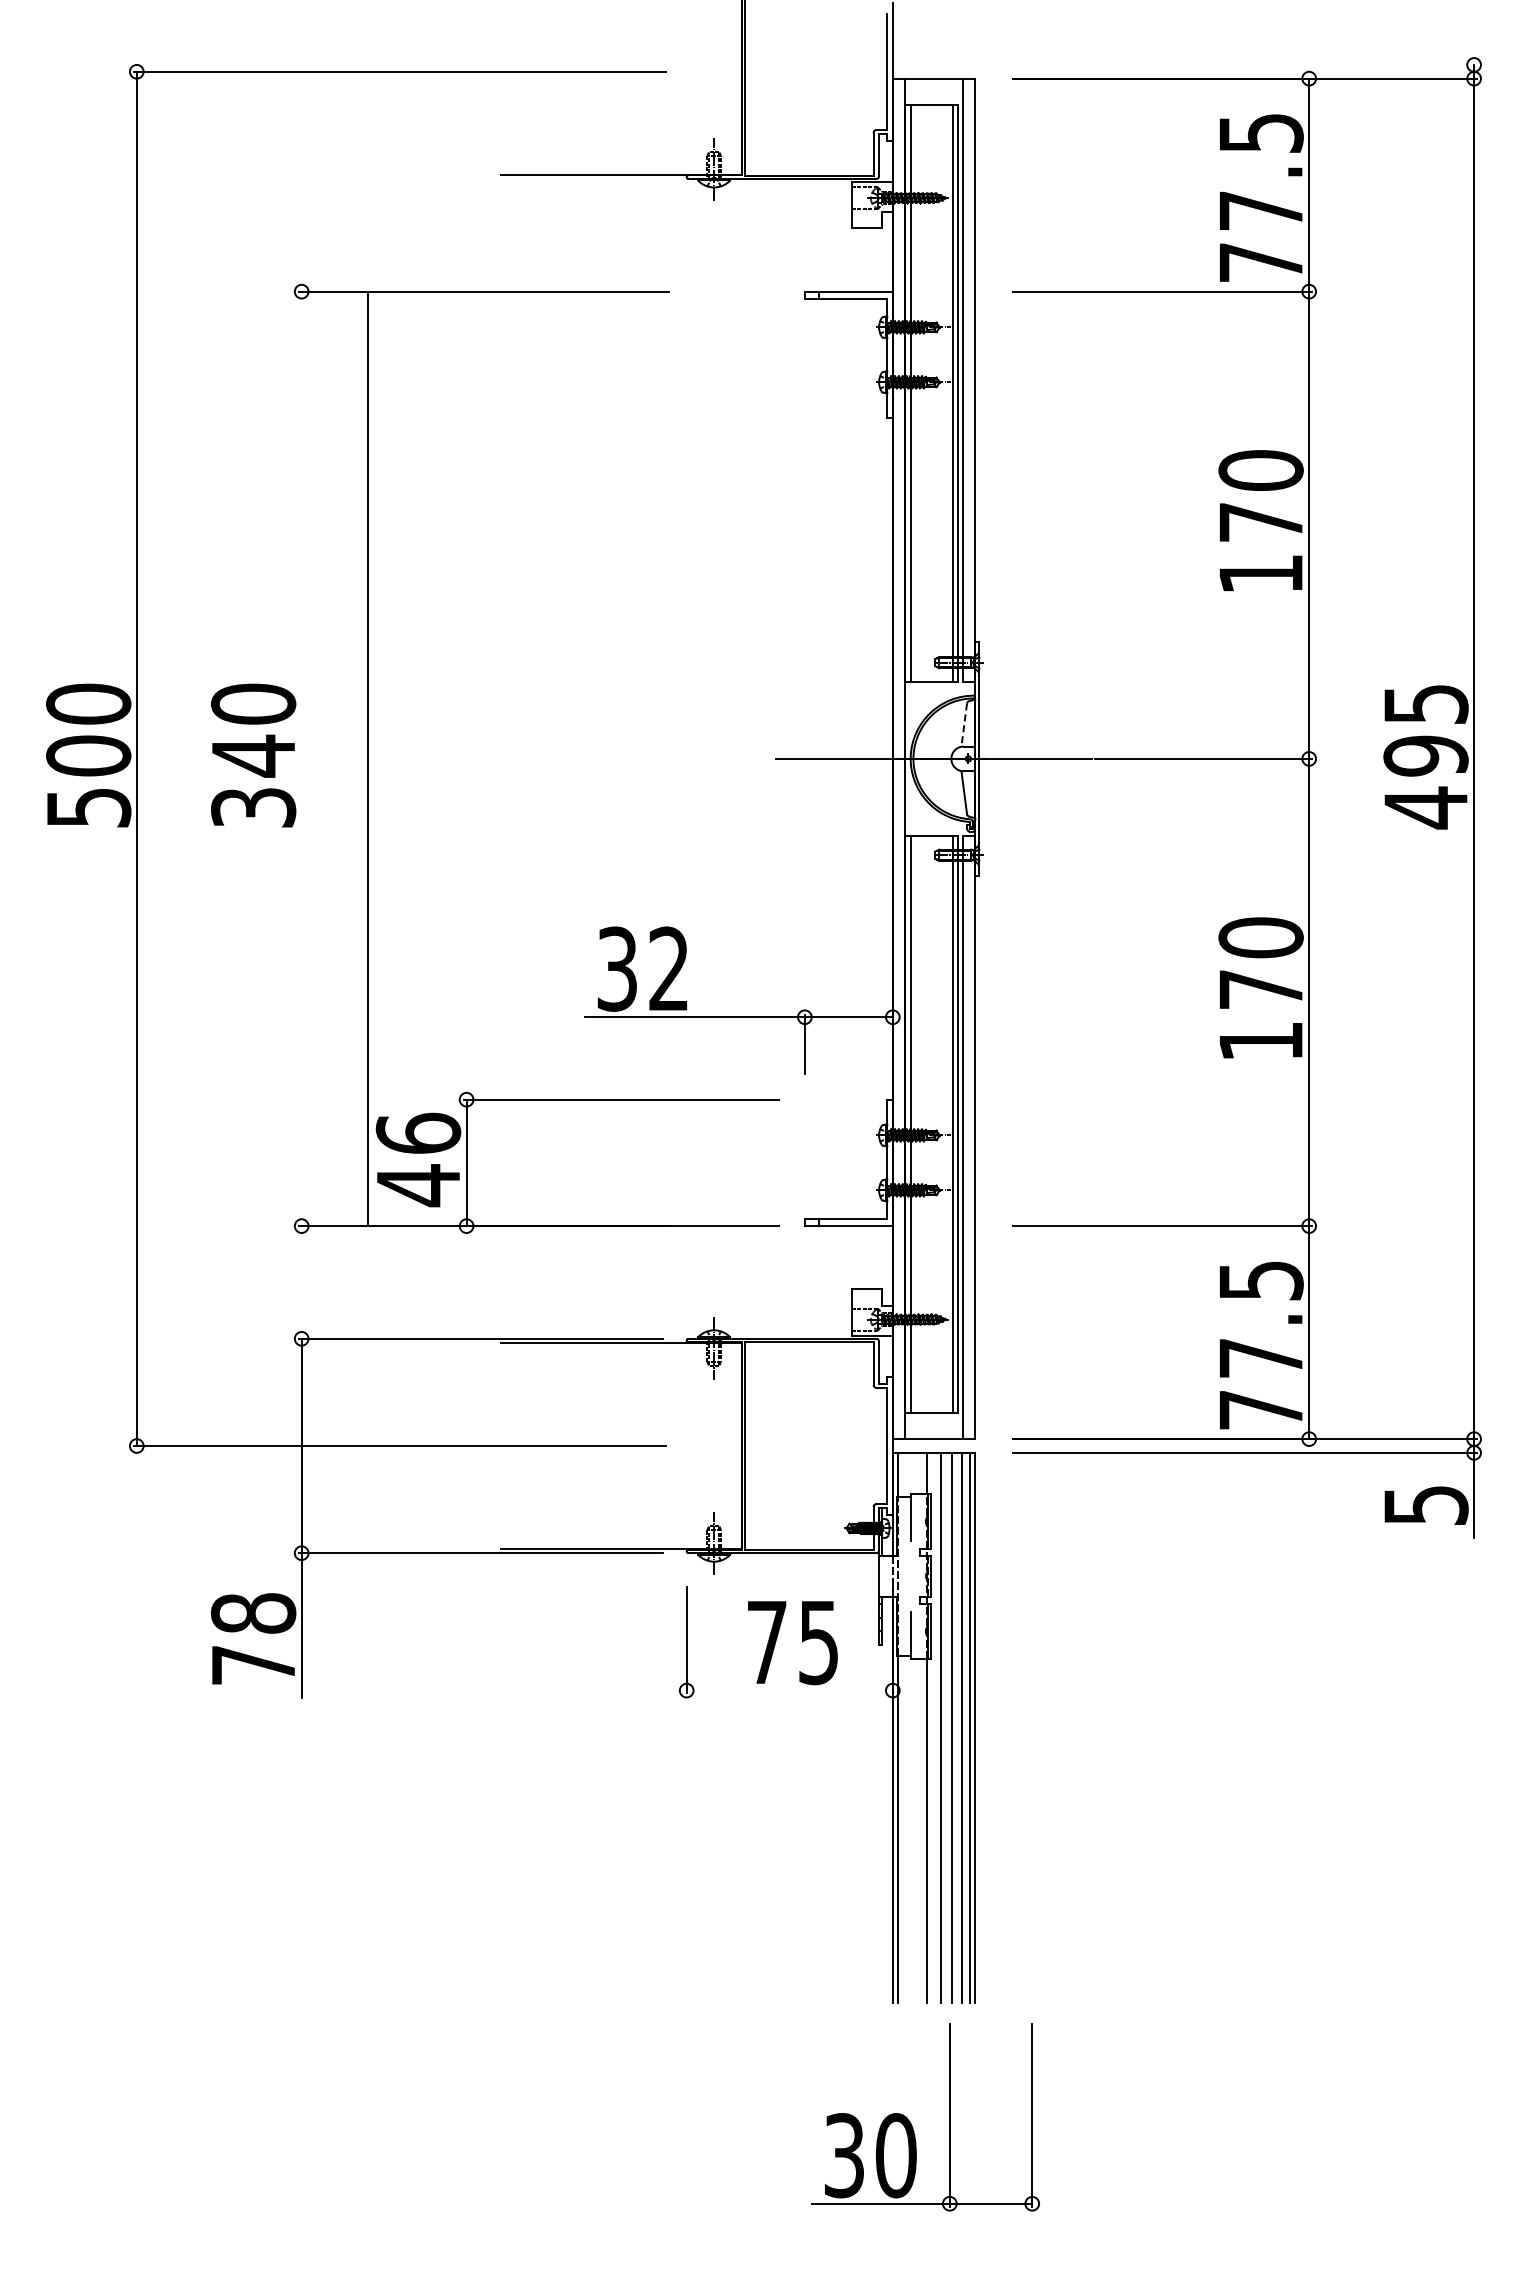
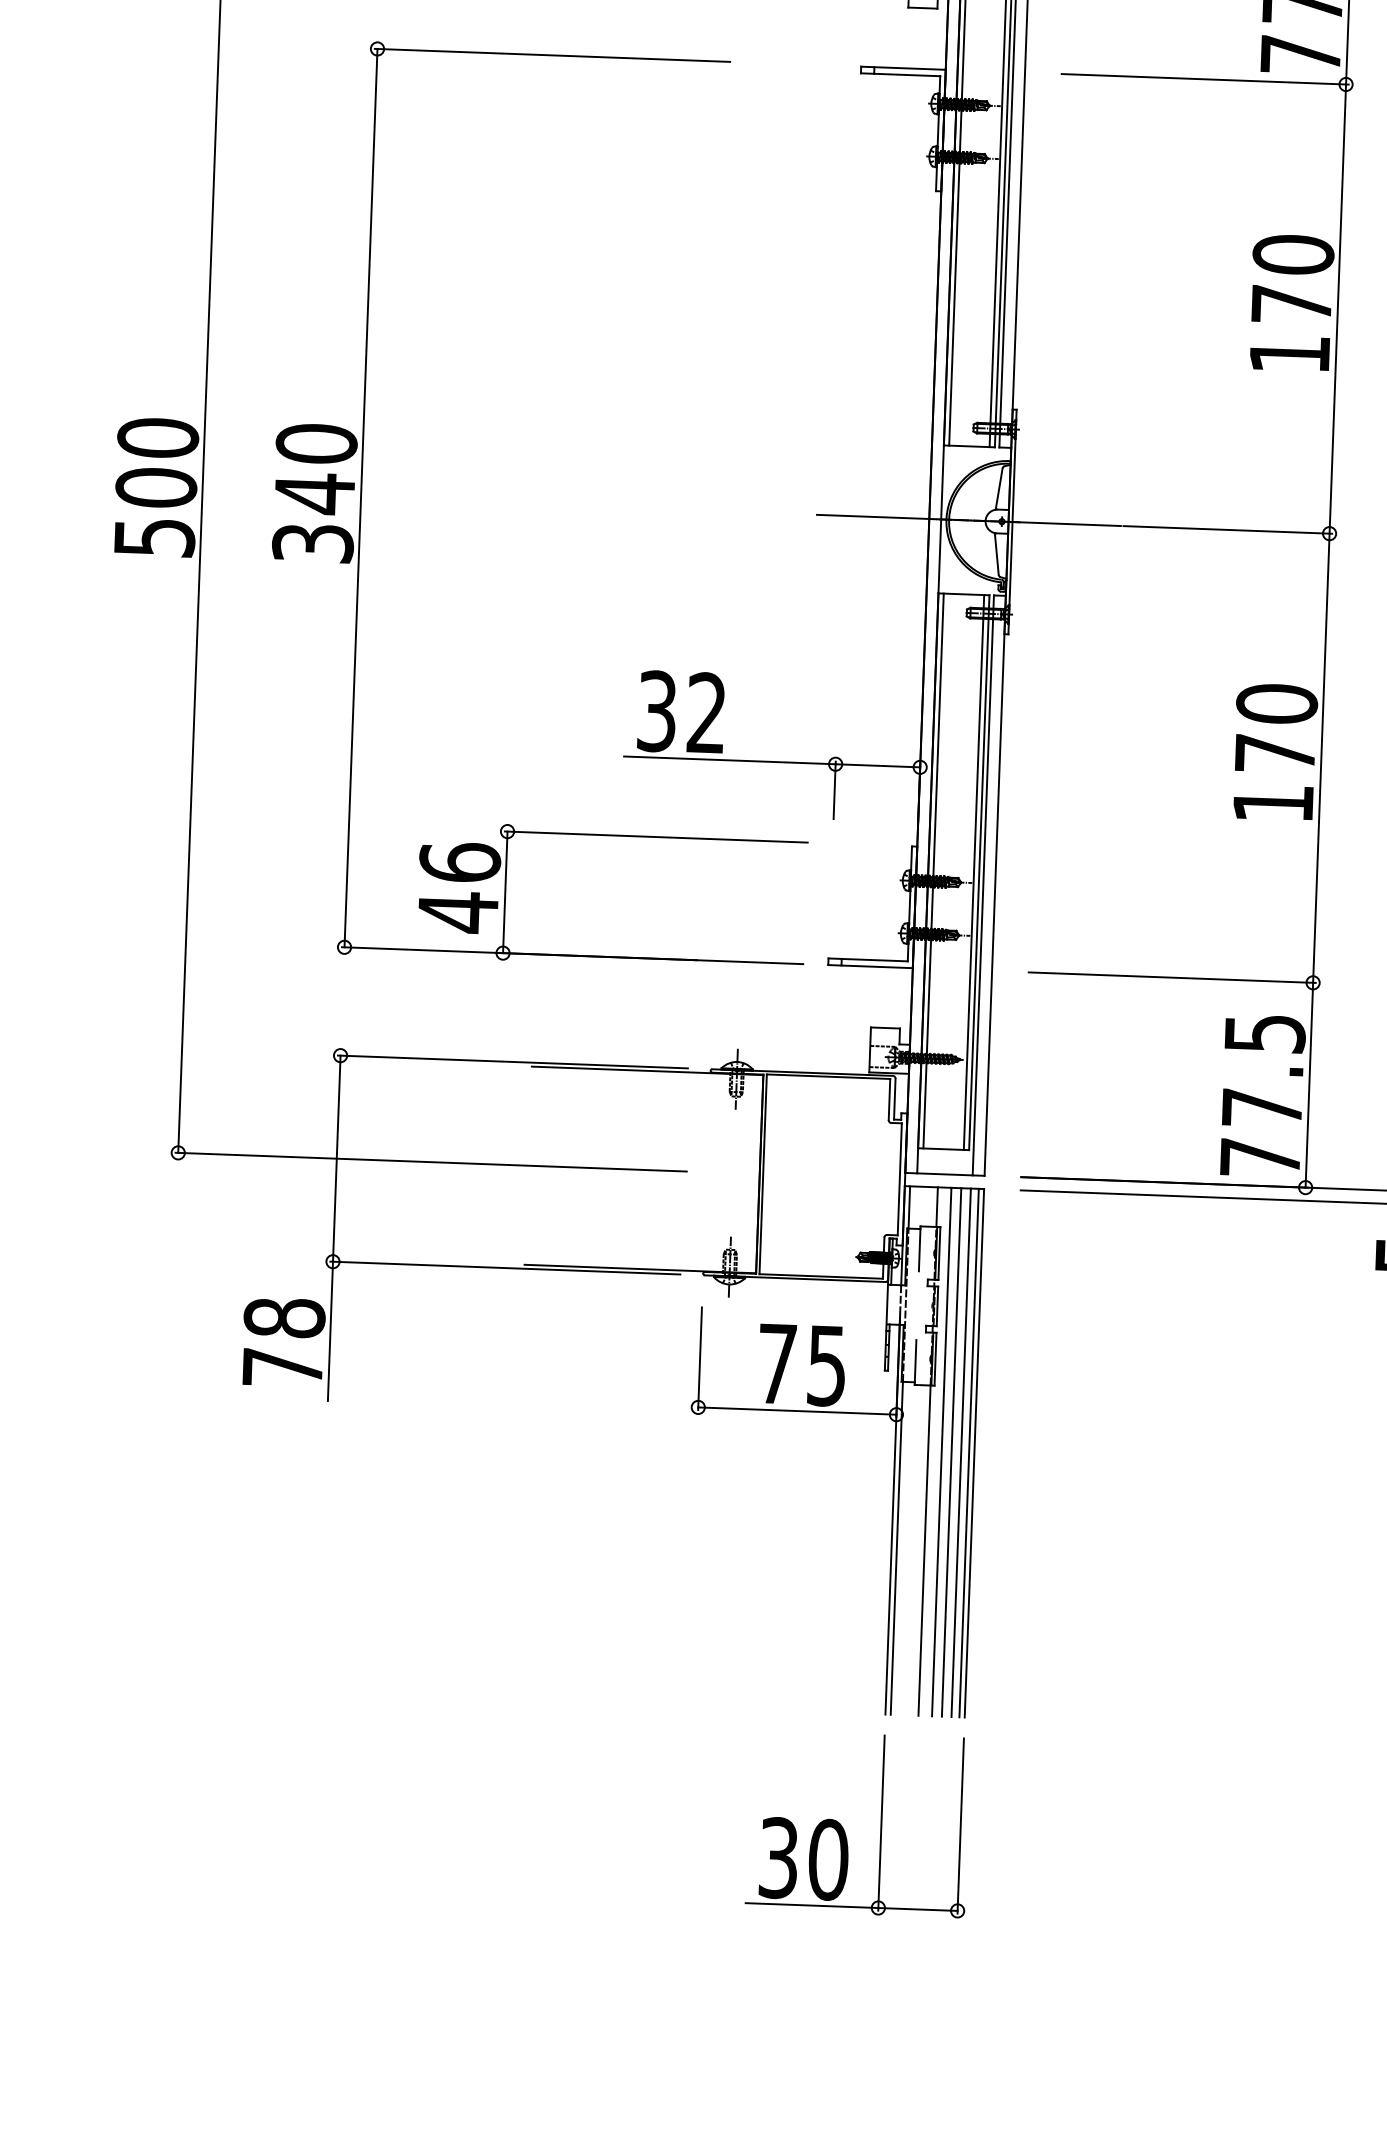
line: (964, 725) -> (999, 489), dashed -> solid
line: (367, 758) -> (360, 497), moved
line: (789, 1690) -> (797, 1410), added
part: (911, 2123) -> (844, 1829), moved

